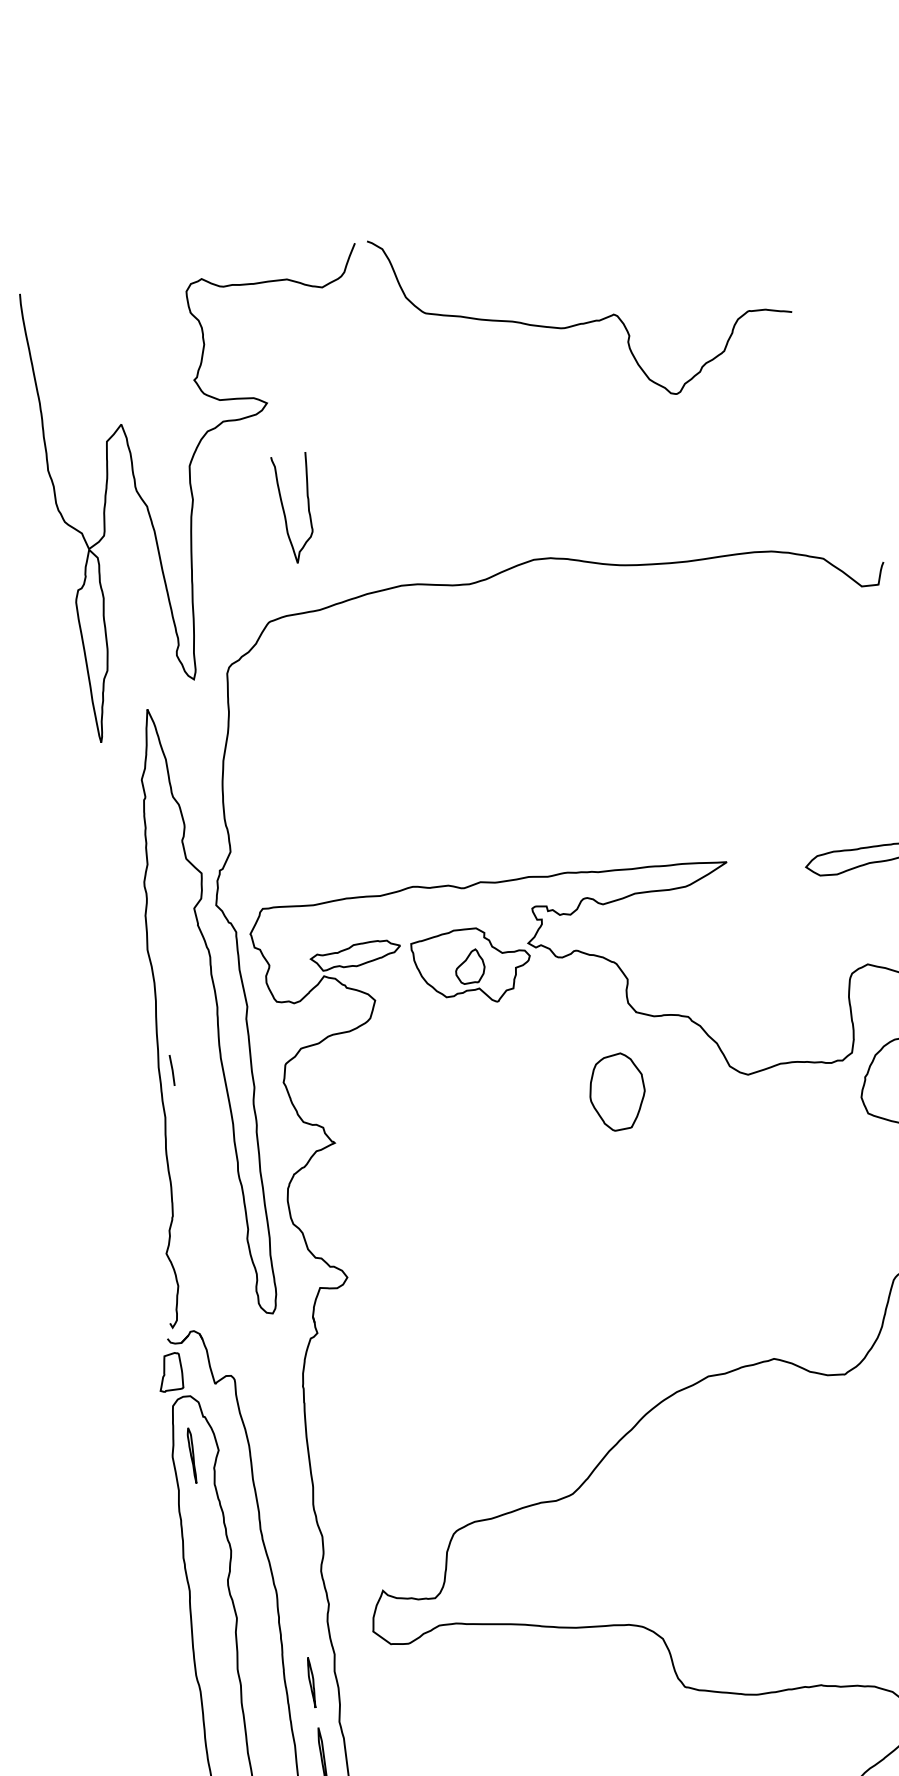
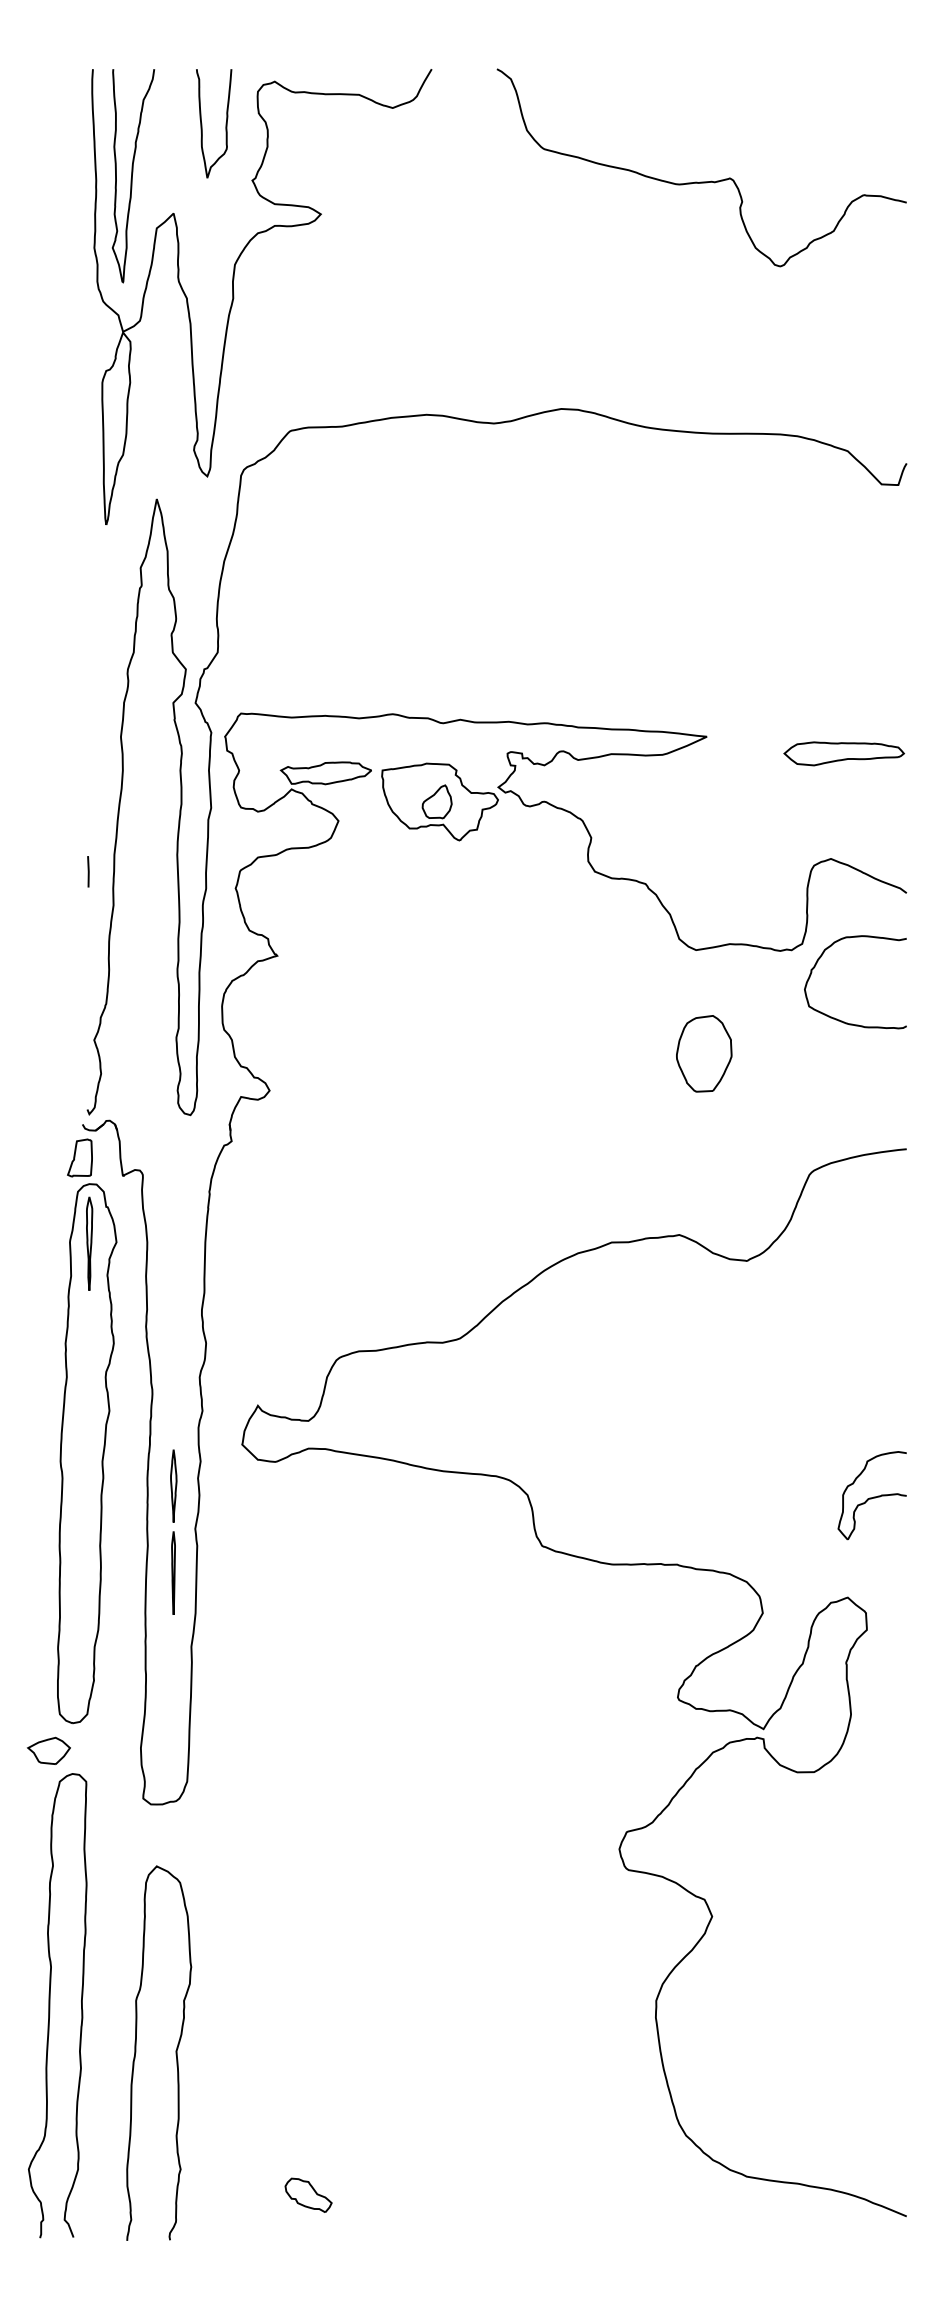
curve: (586, 321) -> (701, 181), moved
curve: (75, 394) -> (132, 176), added
curve: (307, 506) -> (225, 123), moved
line: (172, 1070) -> (88, 871), moved
part: (617, 1091) -> (704, 1053), moved
part: (192, 1455) -> (89, 1243), size x1.67
part: (311, 1682) -> (173, 1485), size x1.43

